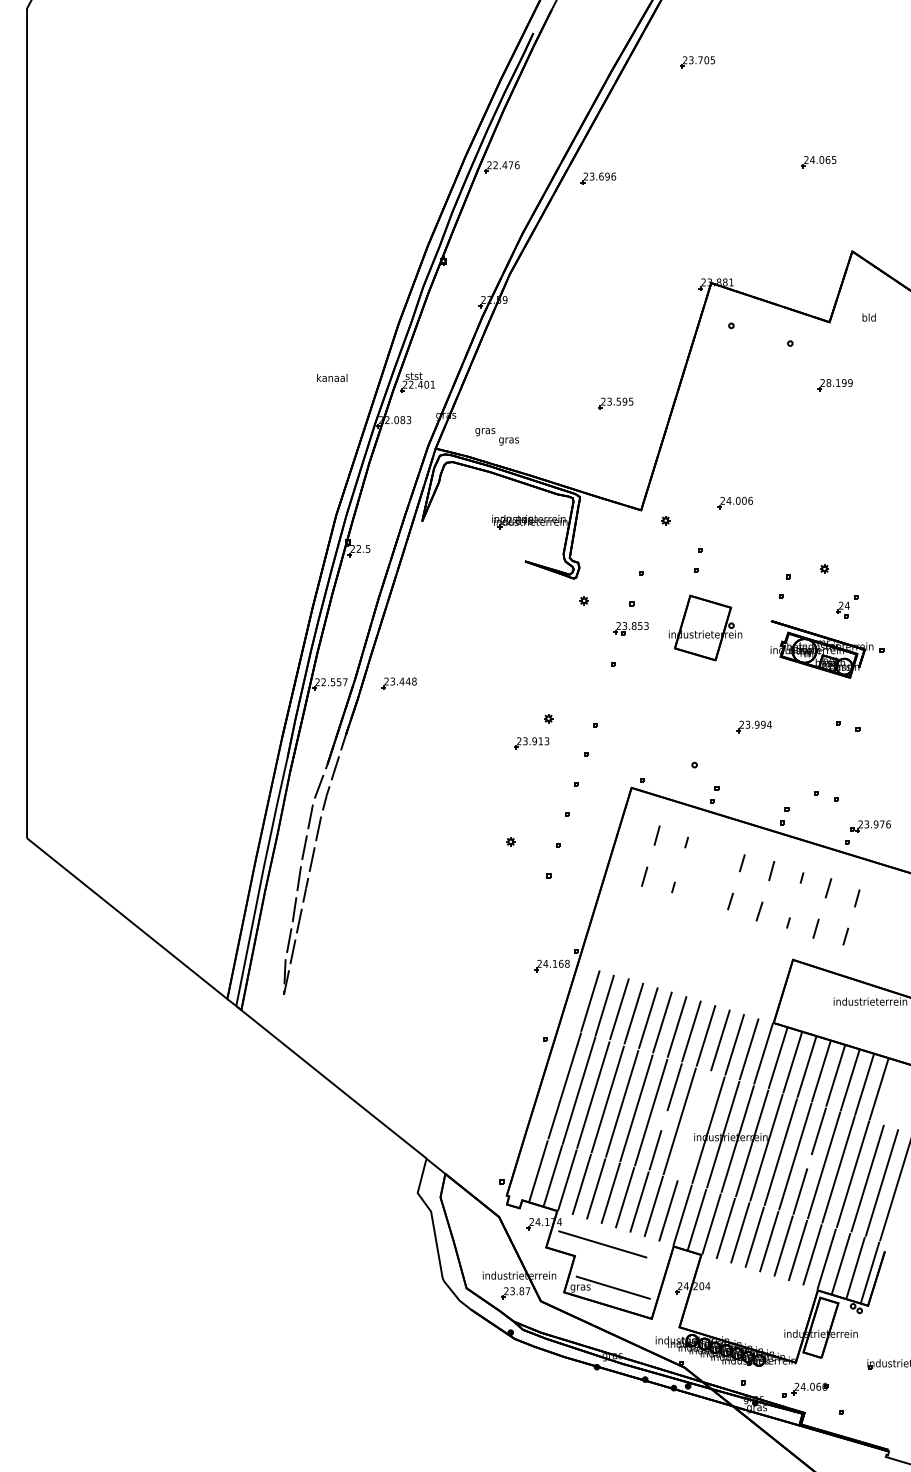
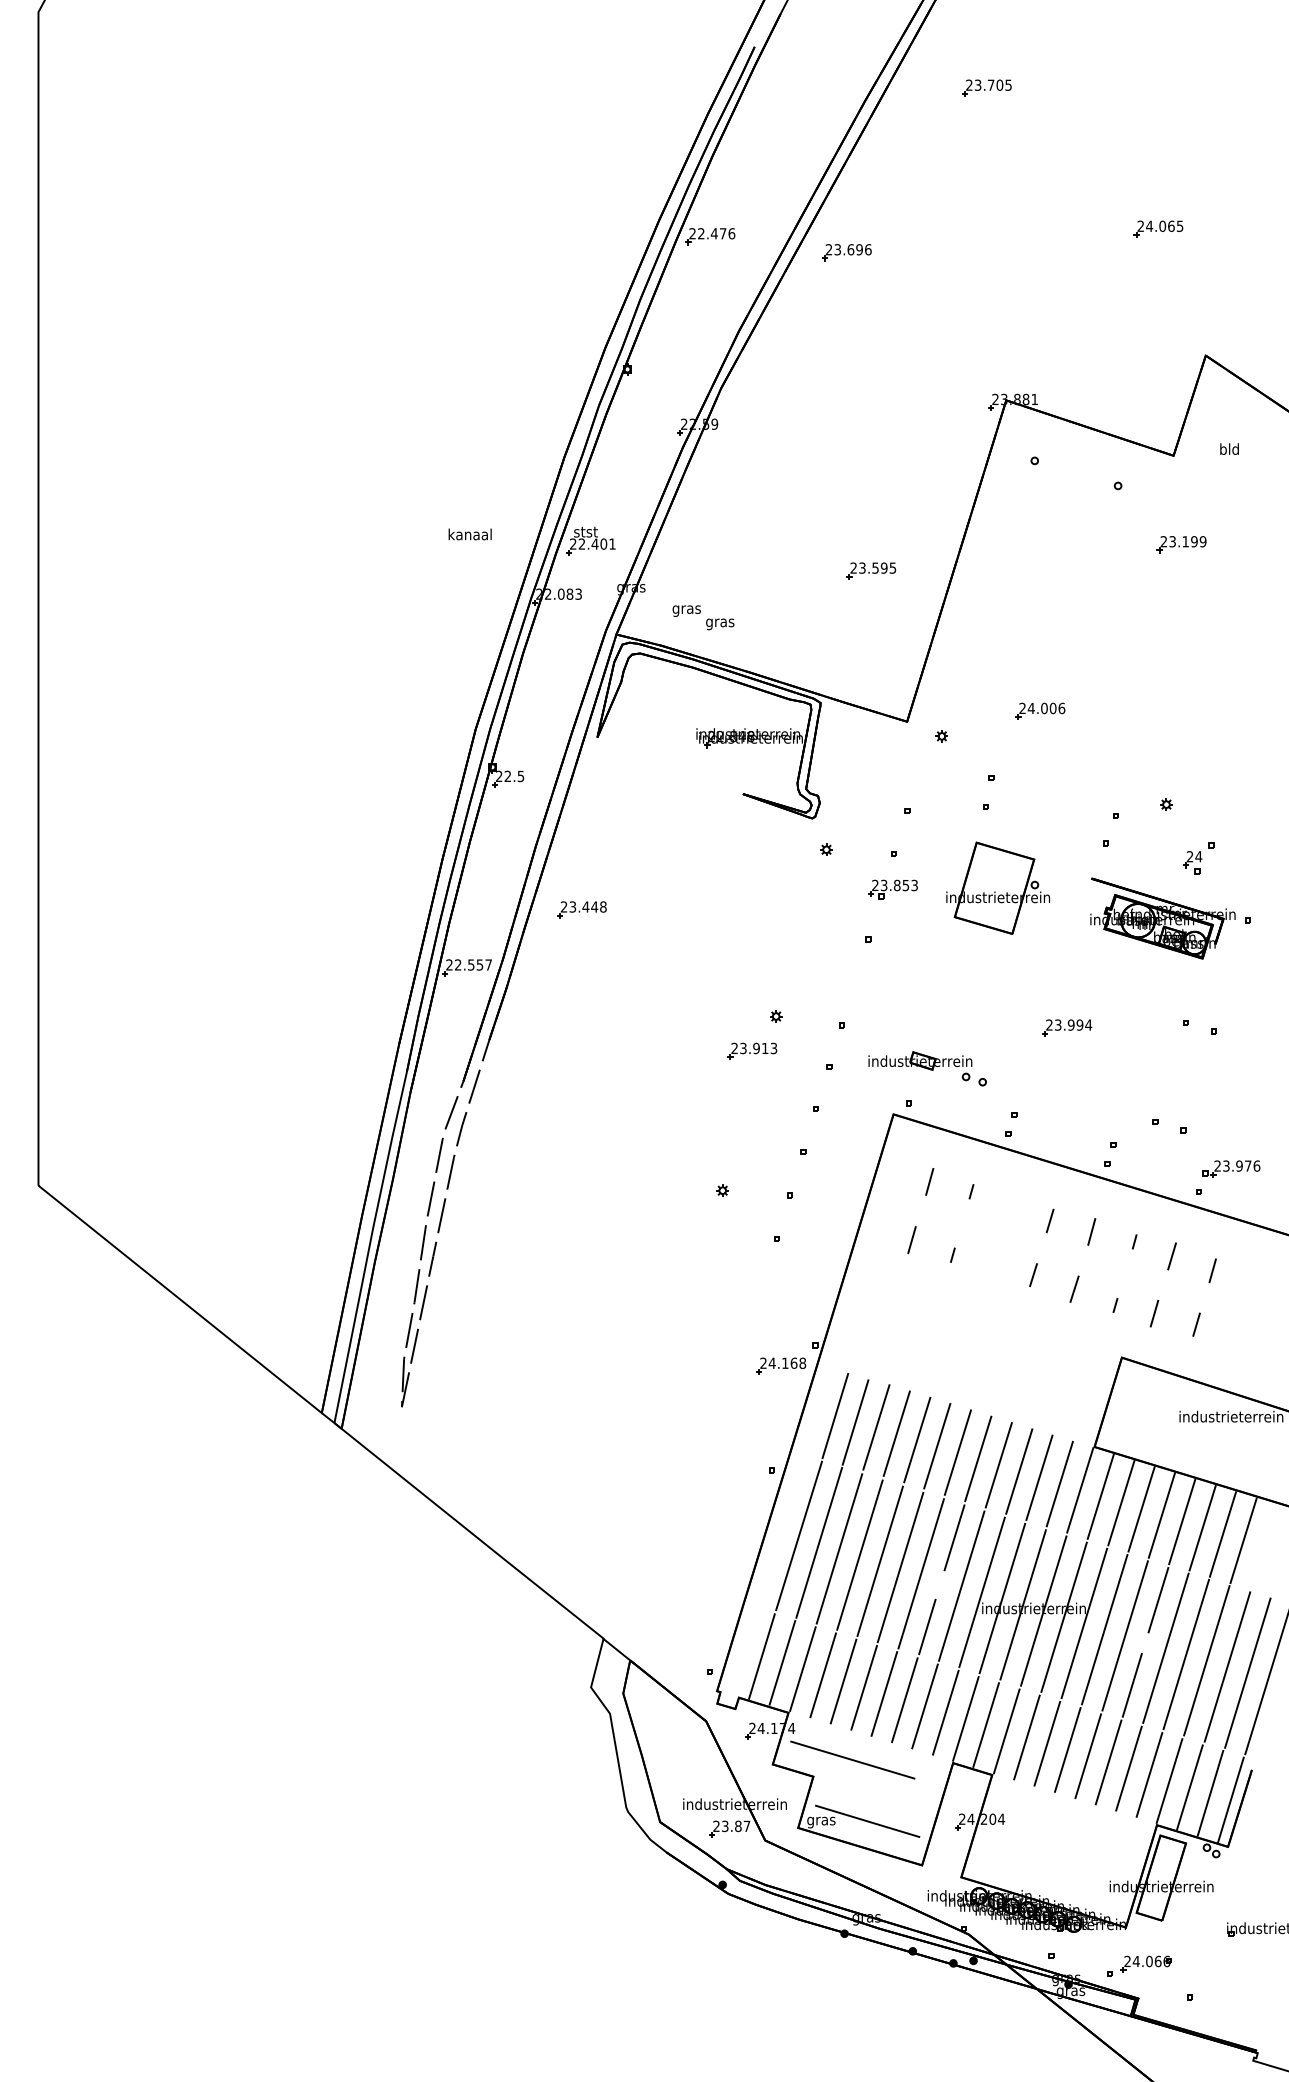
text: (828, 382) -> (1172, 541), 28.199 -> 23.199
part: (398, 683) -> (581, 909), moved
part: (650, 754) -> (920, 1066), added
line: (693, 1125) -> (981, 1591), added

